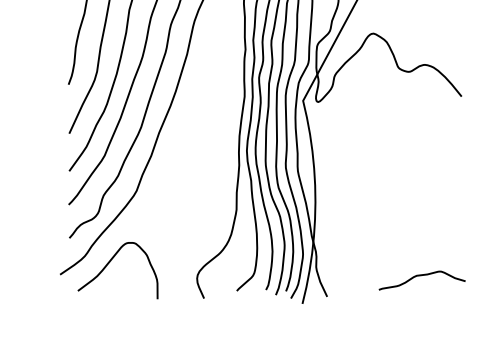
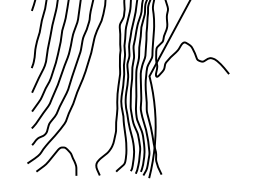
curve: (422, 276) -> (209, 164), removed

